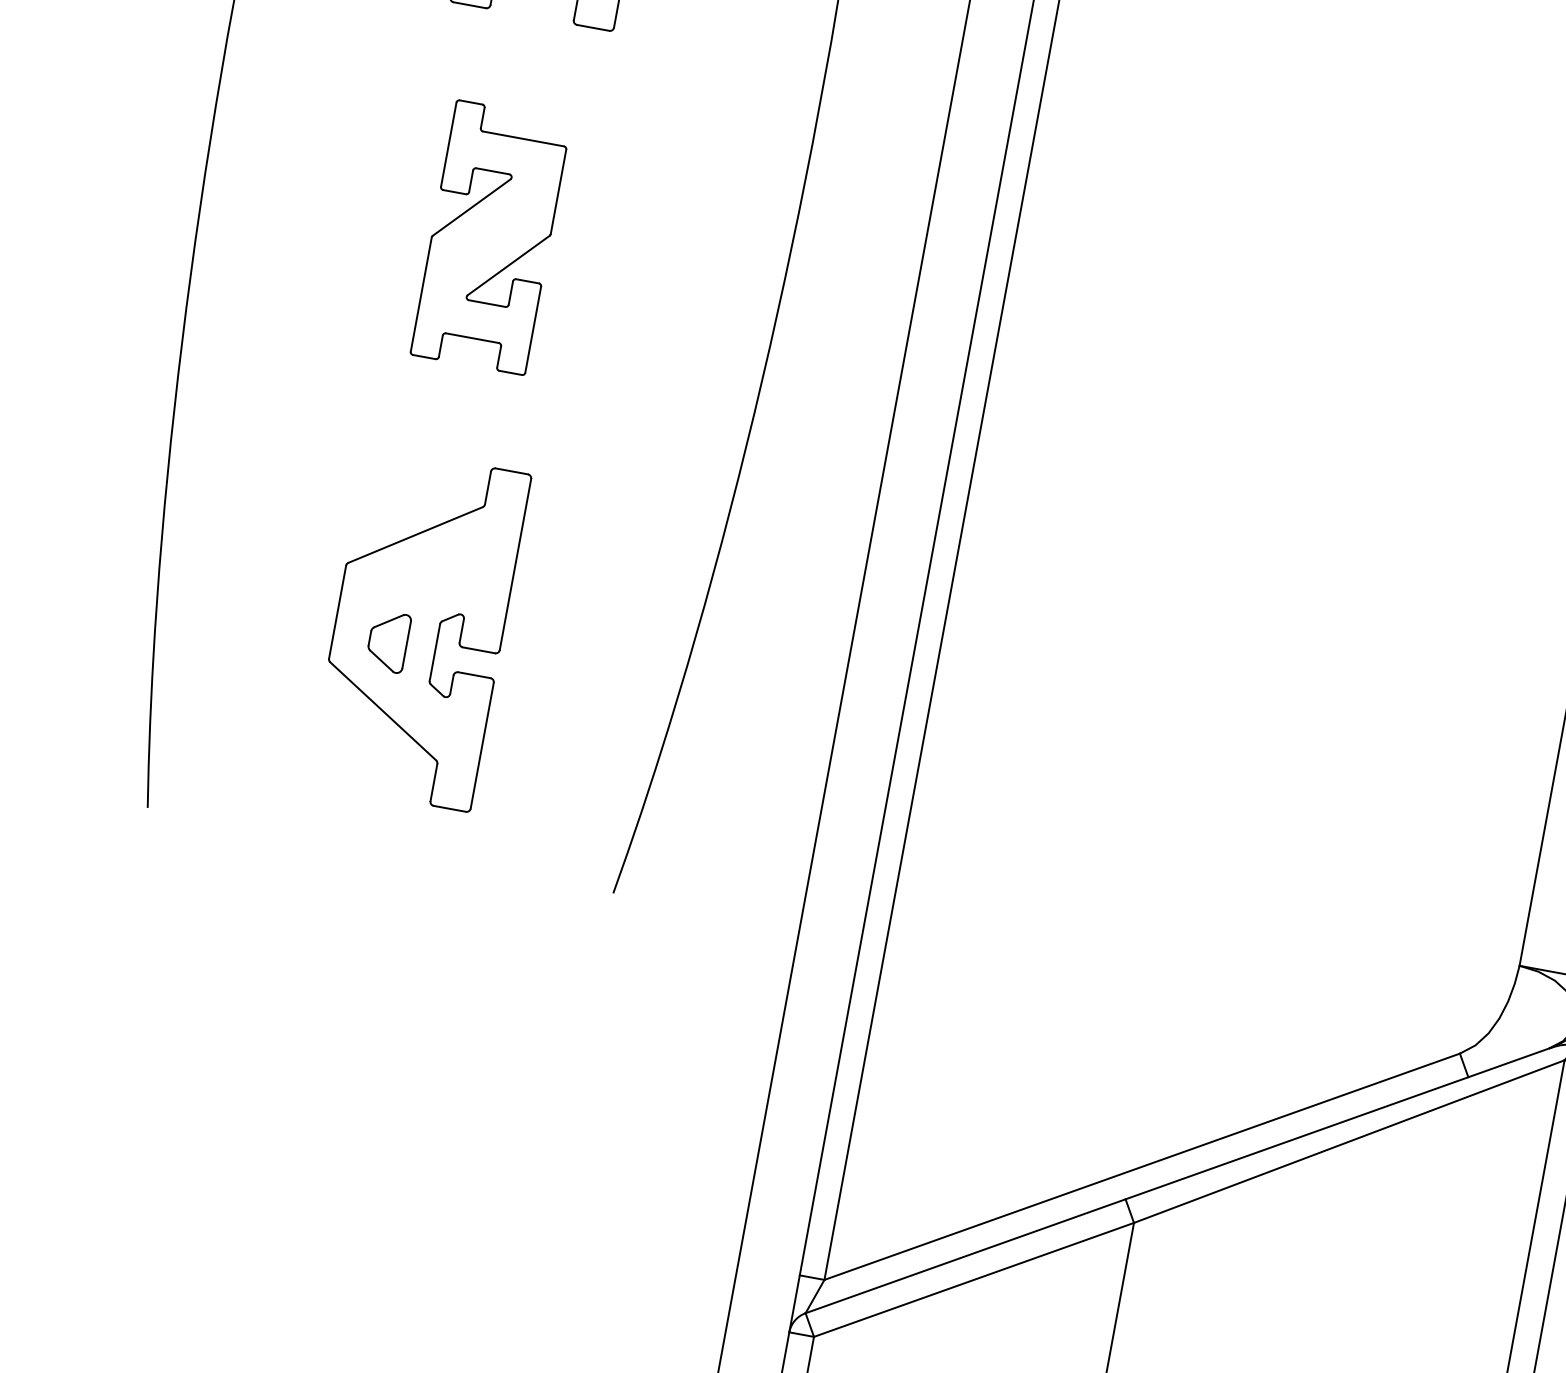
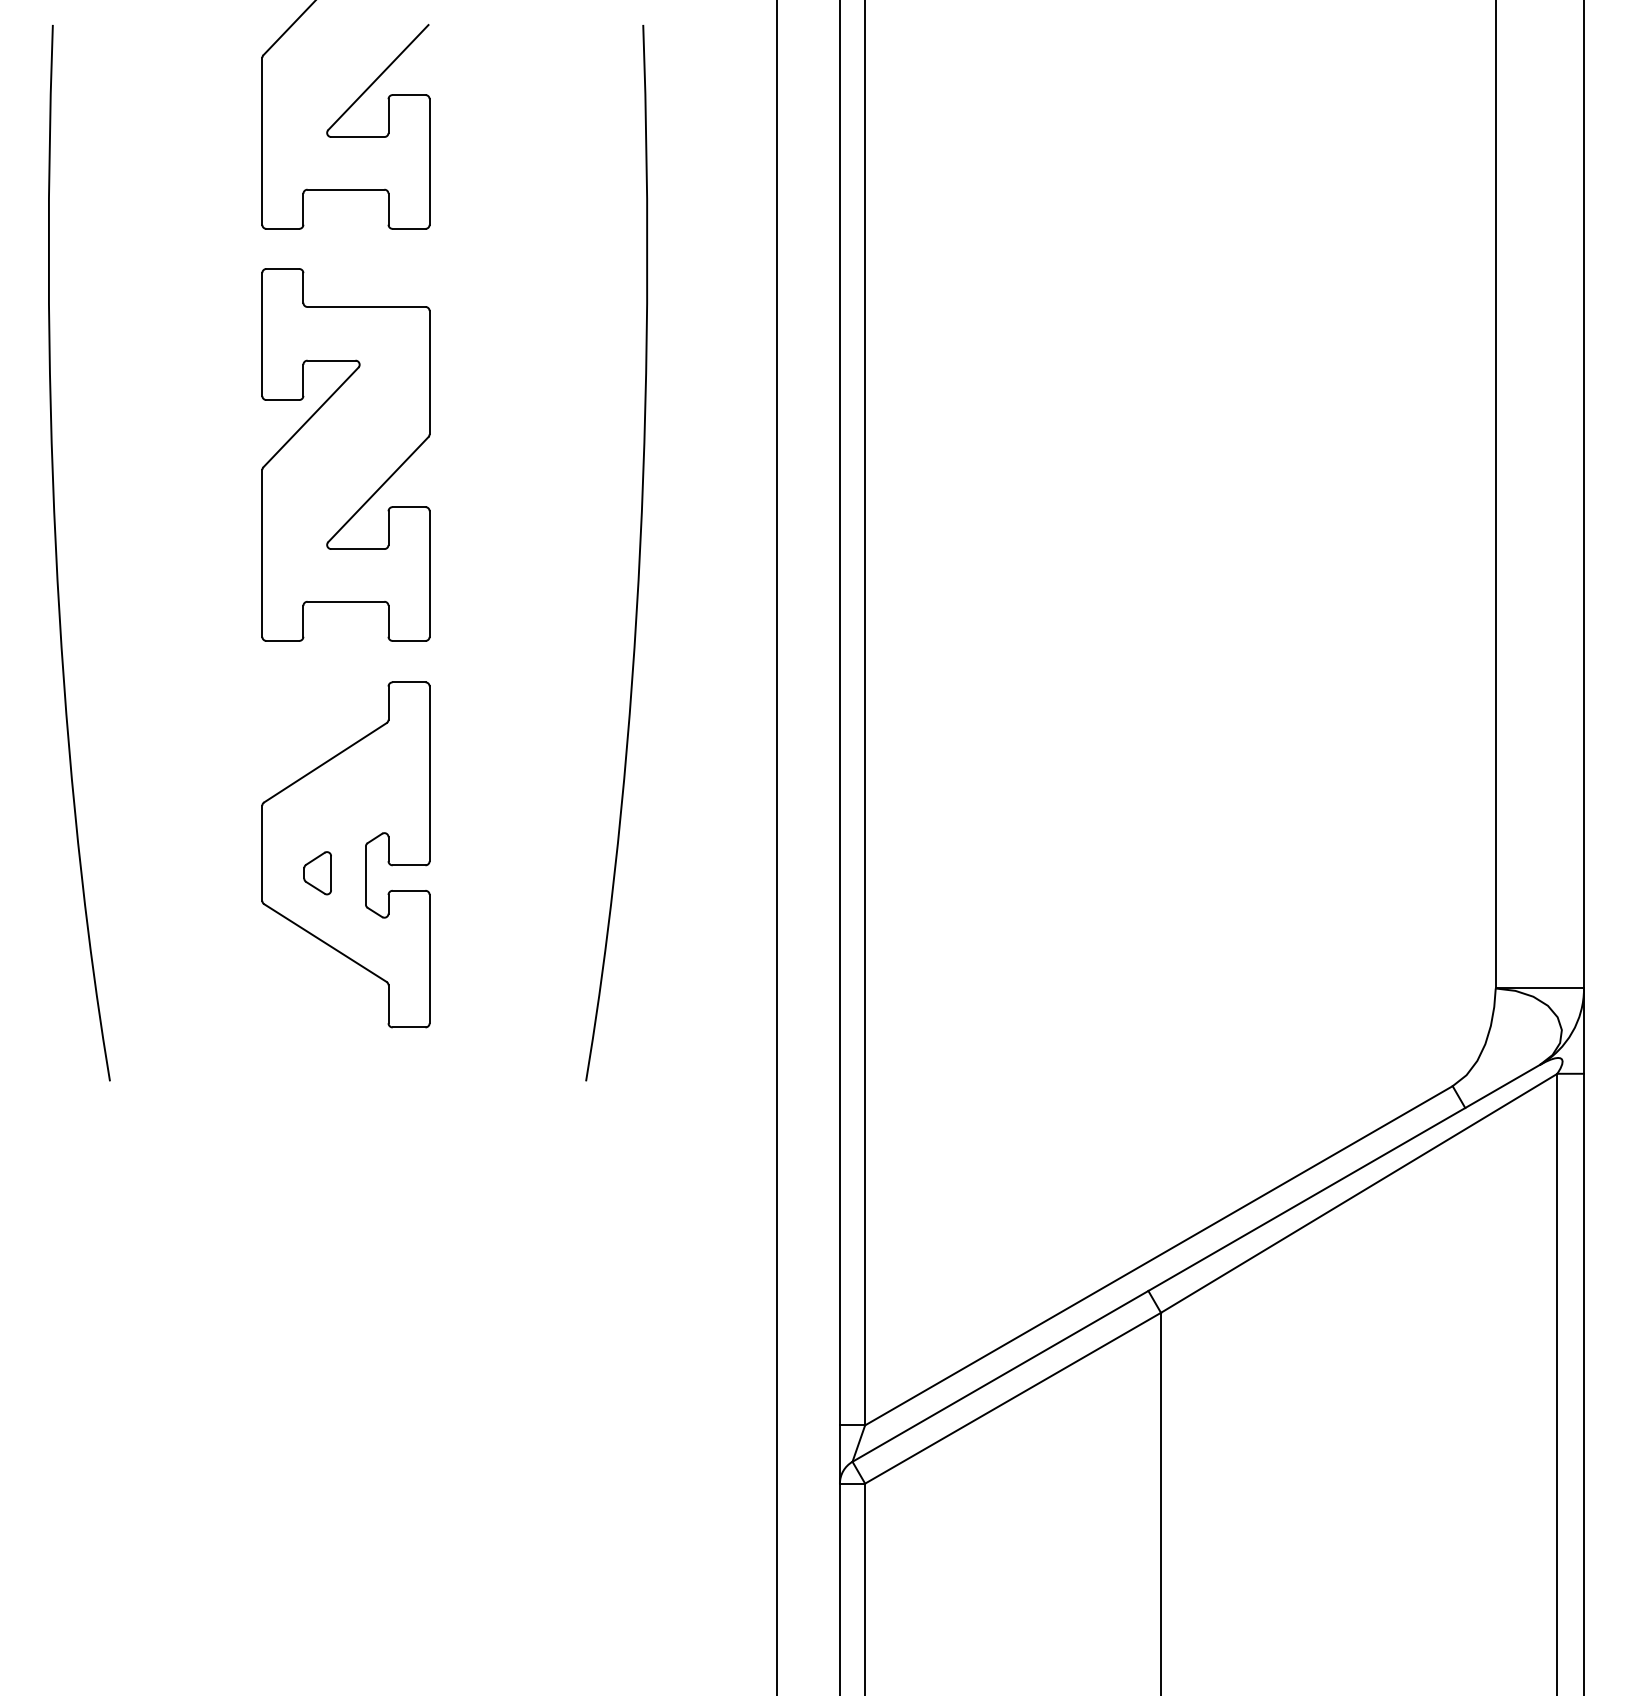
part: (490, 237) -> (345, 454), size x1.43
part: (387, 641) -> (317, 873), size x0.71

